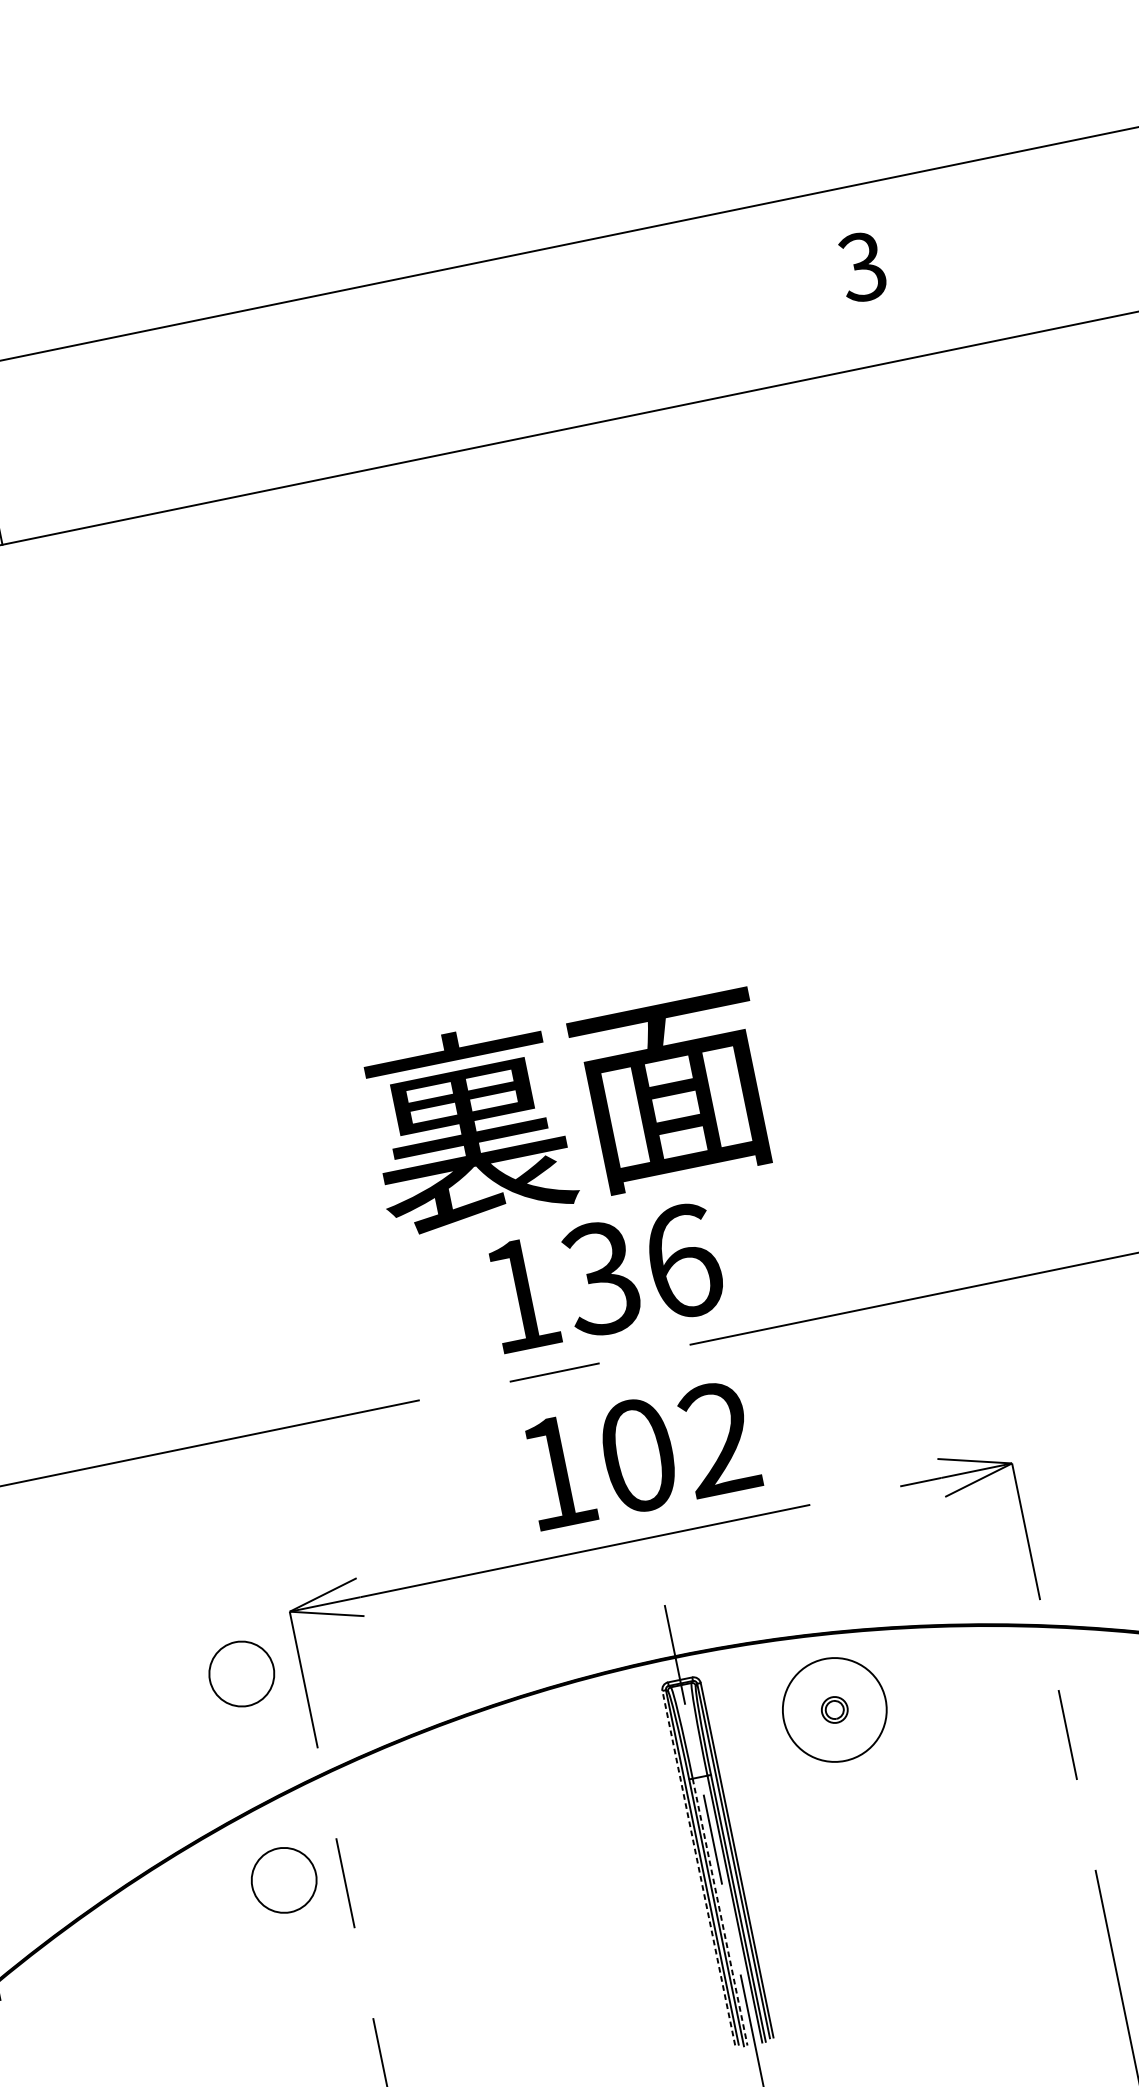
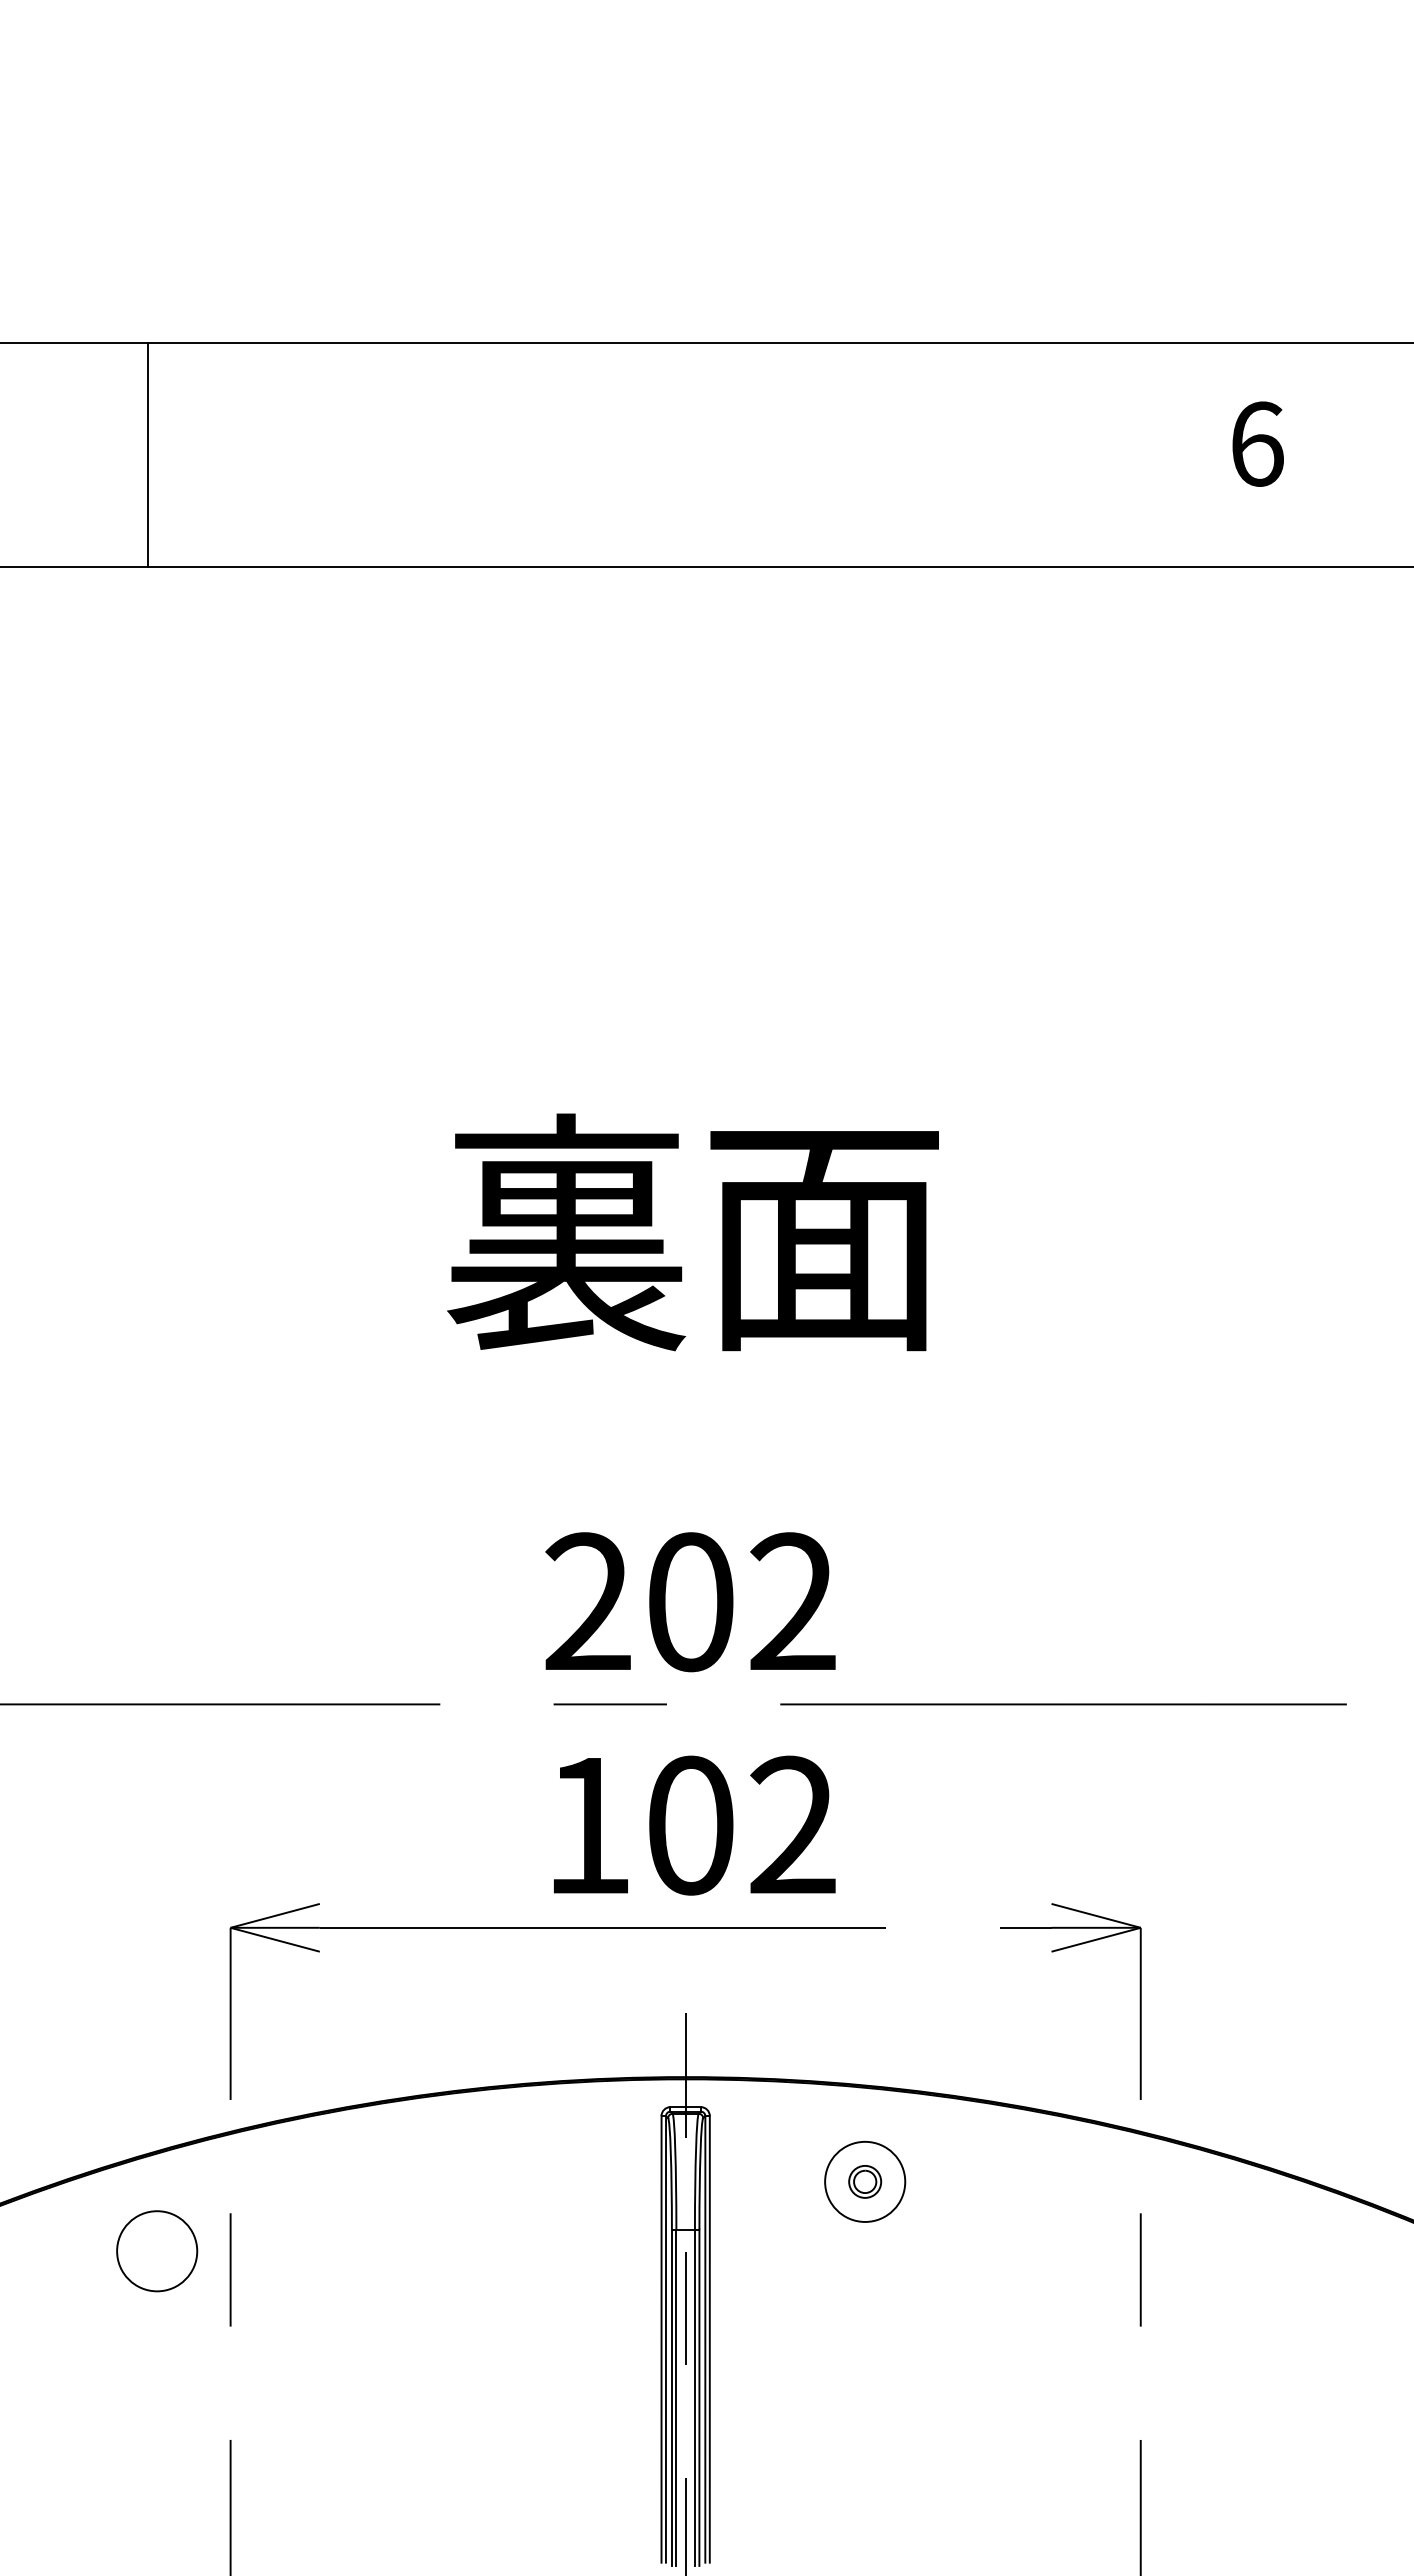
text: (862, 266) -> (1256, 443), 3 -> 6
text: (568, 1106) -> (692, 1232), moved
text: (601, 1278) -> (690, 1602), 136 -> 202
circle: (242, 1674) -> (157, 1991), removed
circle: (834, 1709) -> (865, 2181), size x0.62
line: (698, 1867) -> (661, 2338), dashed -> solid
line: (720, 1912) -> (676, 2398), dashed -> solid

